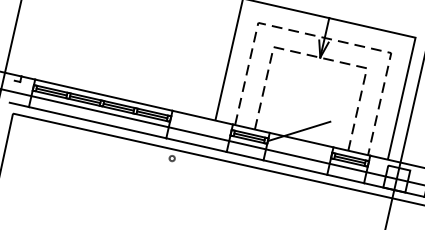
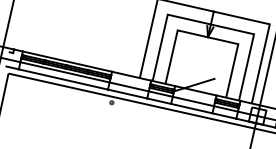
line: (325, 37) -> (211, 24), dashed -> solid
line: (319, 58) -> (207, 37), dashed -> solid

